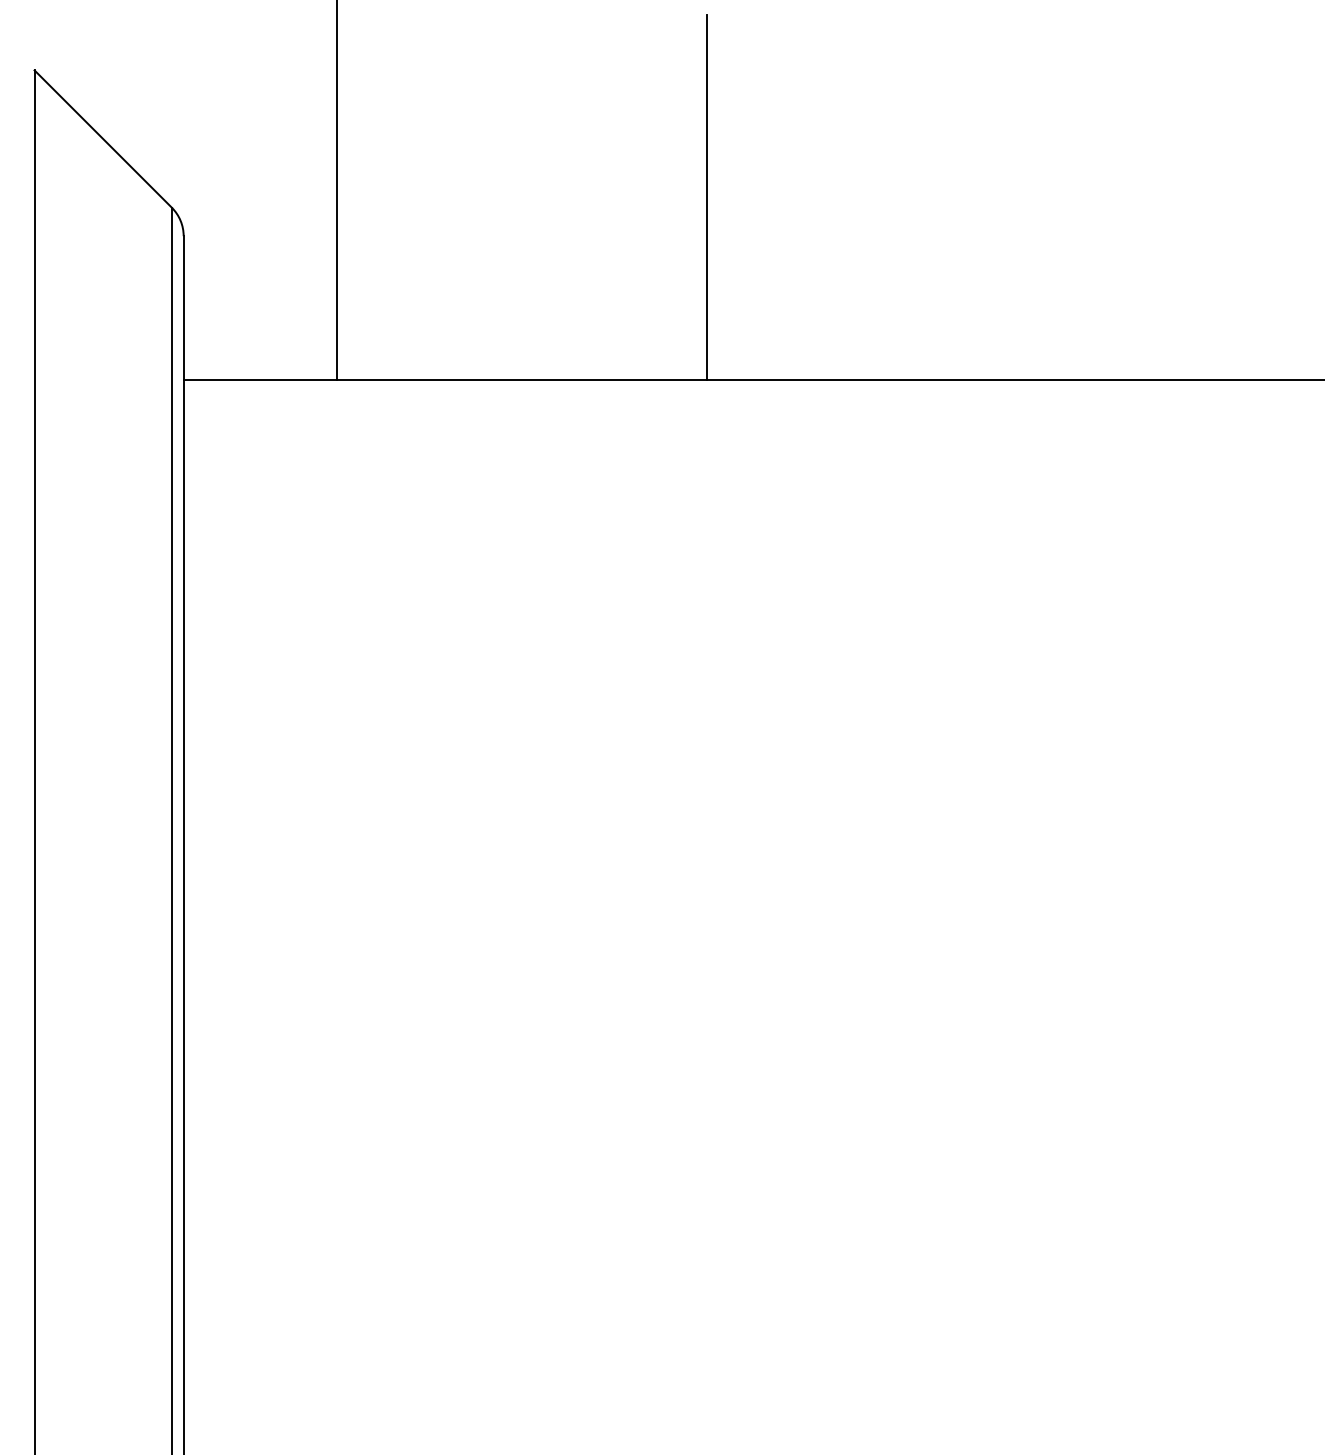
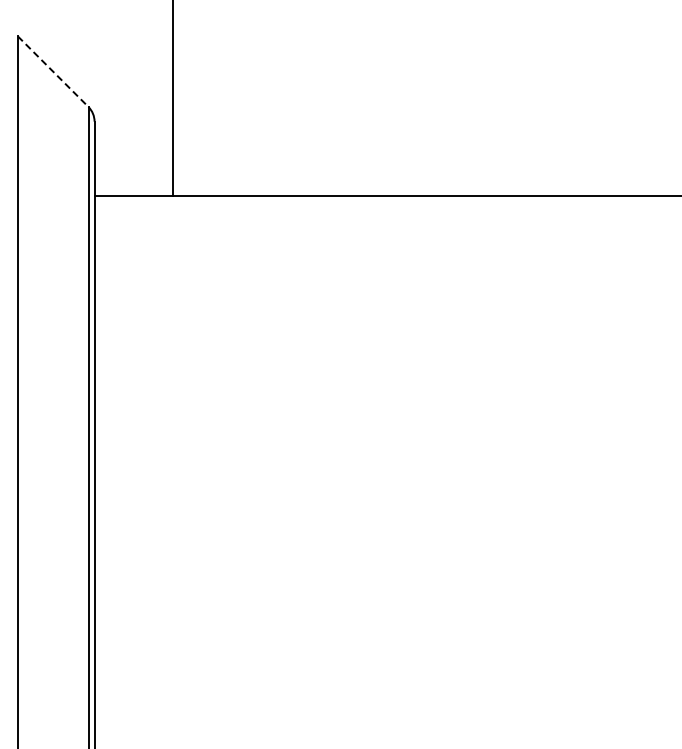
line: (103, 138) -> (53, 71), solid -> dashed
line: (706, 197) -> (363, 101), removed

